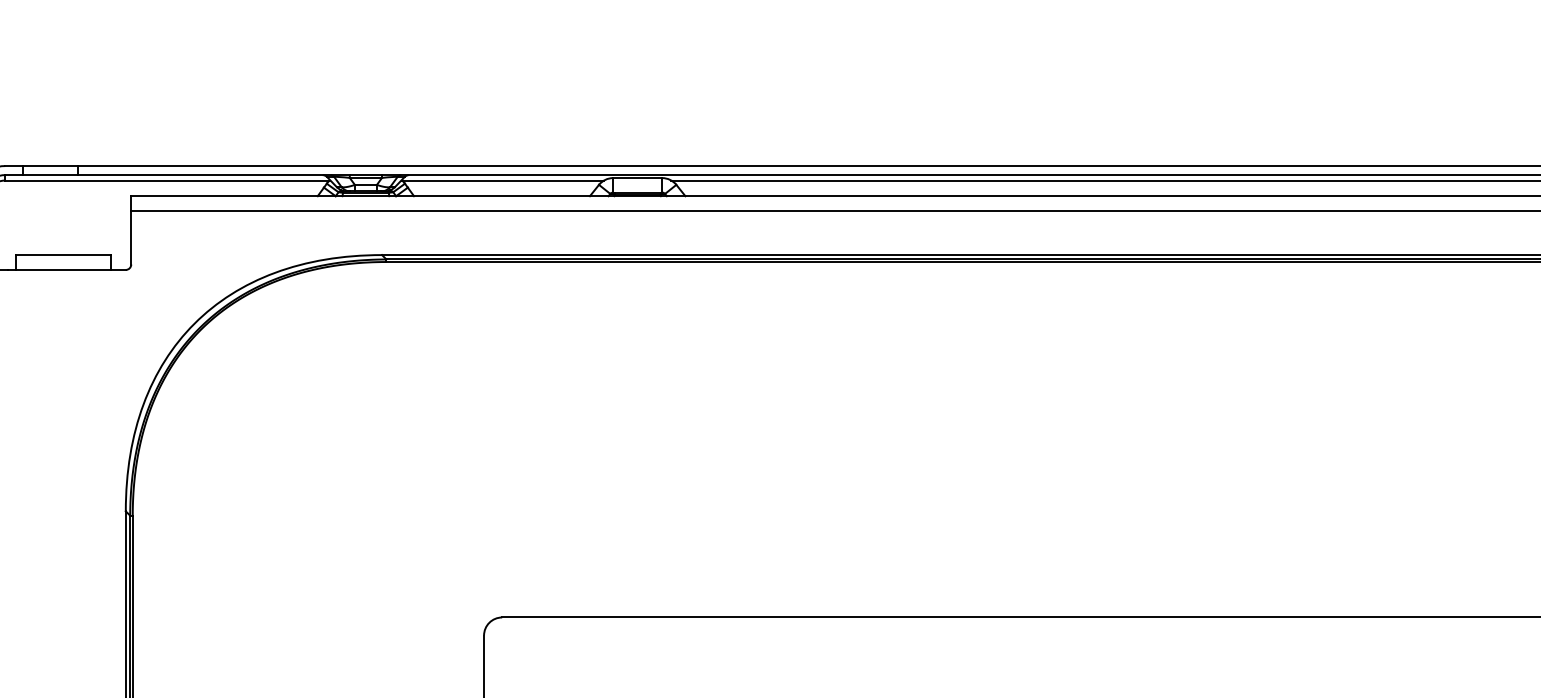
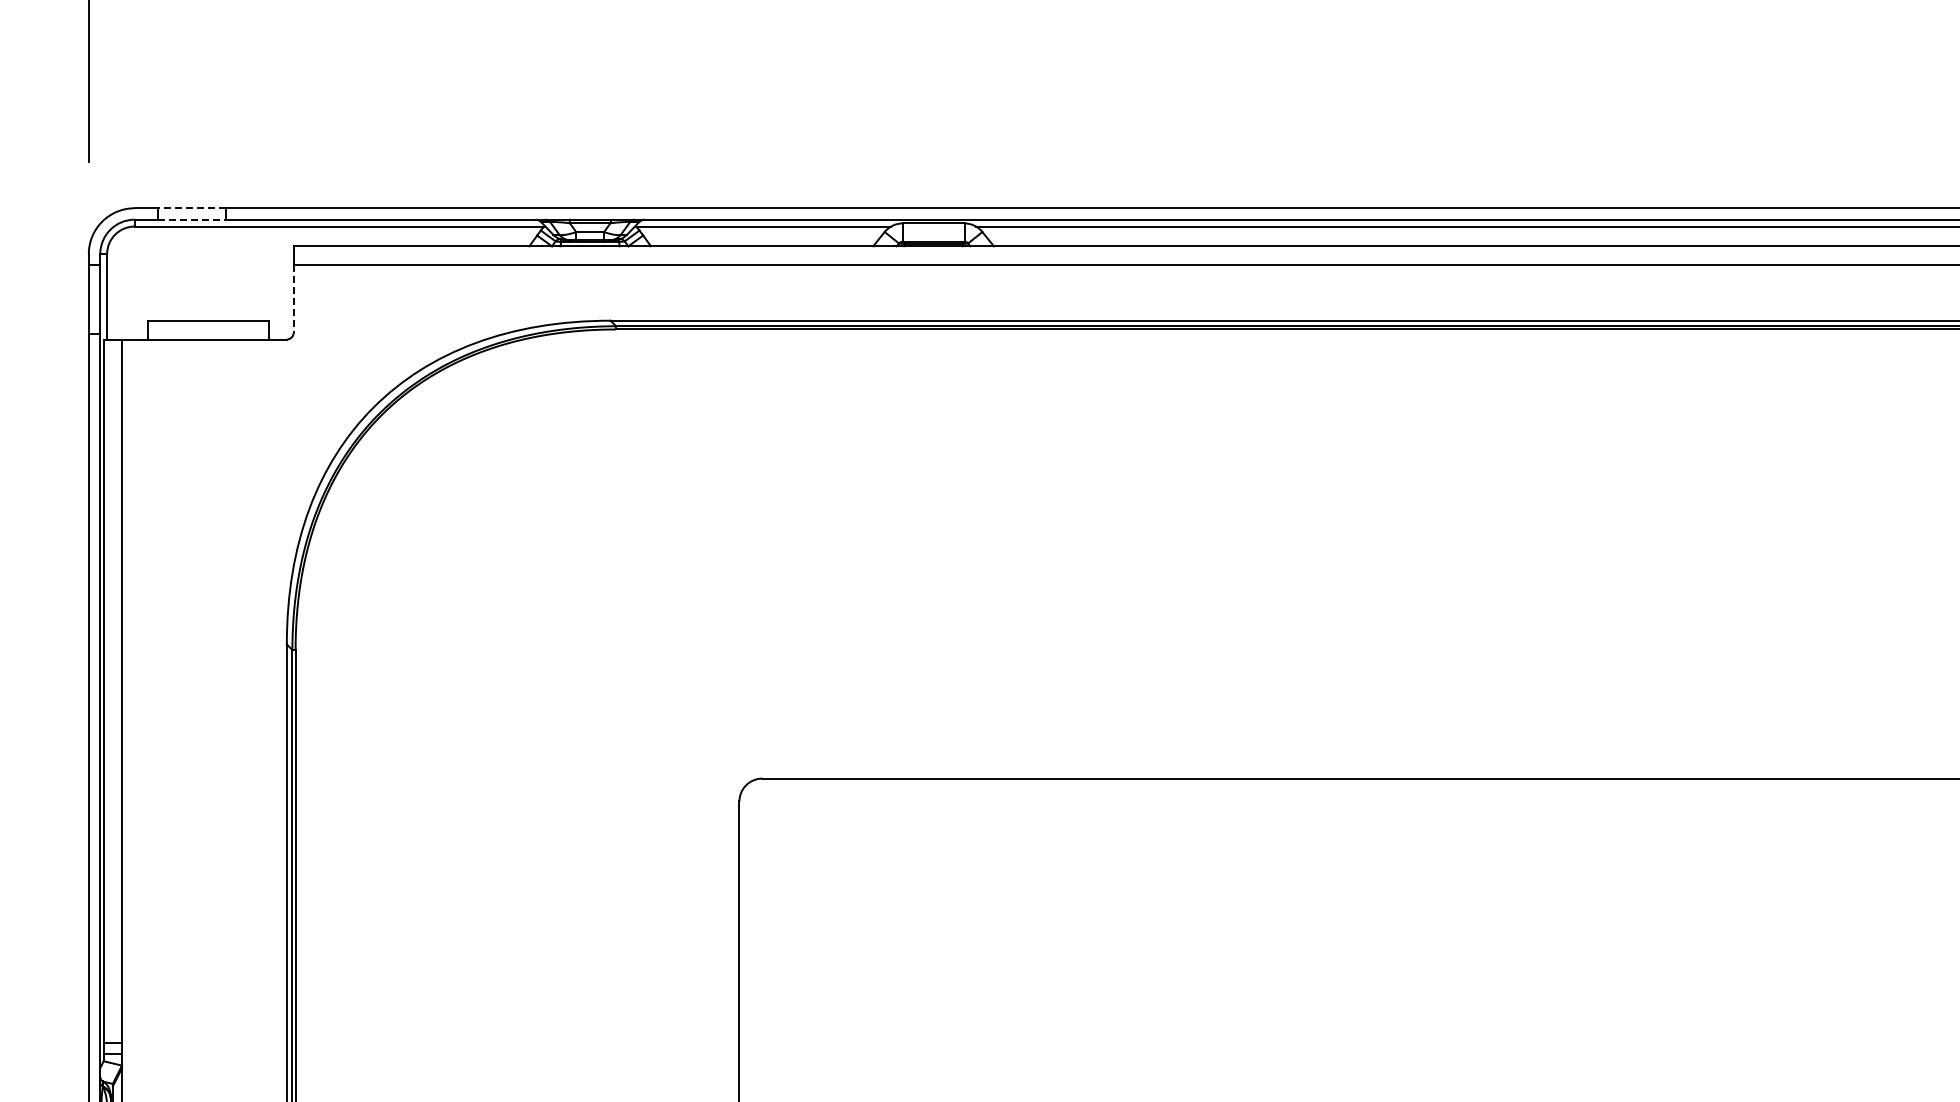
line: (50, 166) -> (191, 208), solid -> dashed
line: (51, 174) -> (192, 219), solid -> dashed
line: (131, 237) -> (293, 298), solid -> dashed

